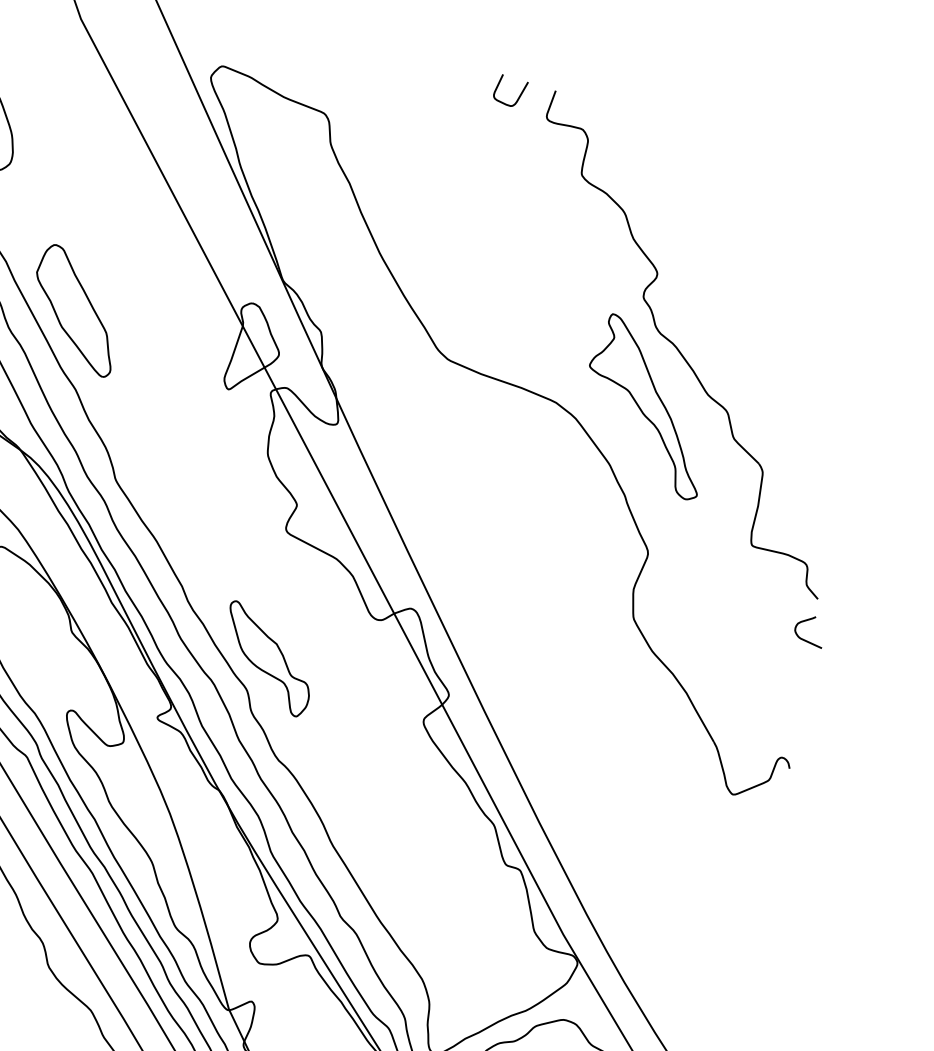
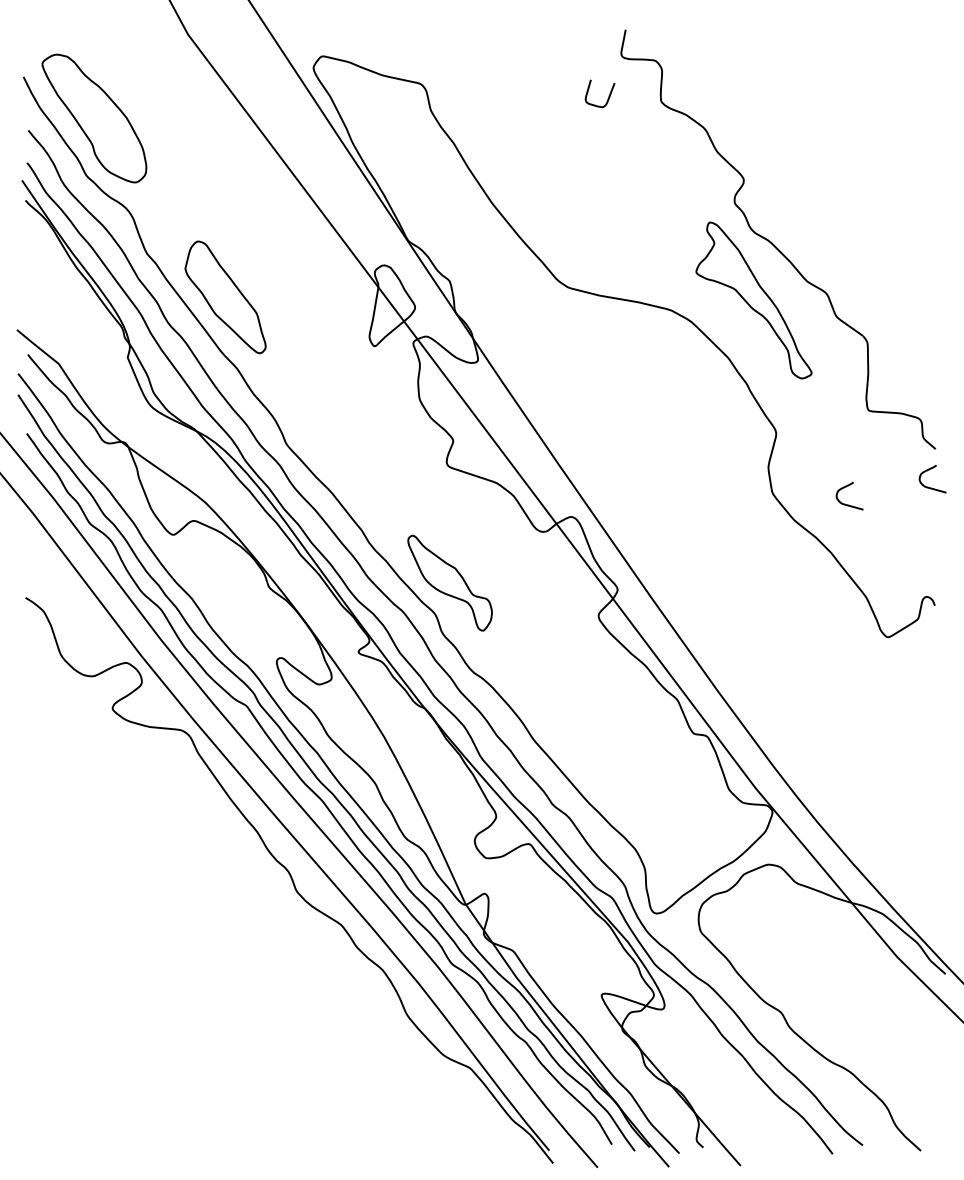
curve: (517, 97) -> (607, 98), moved
curve: (710, 642) -> (845, 503), added

